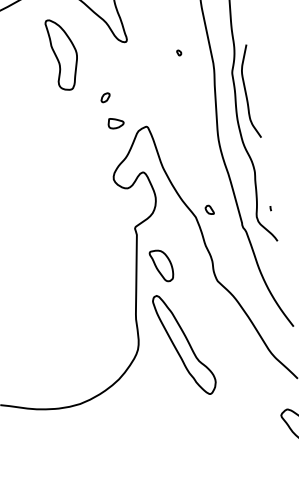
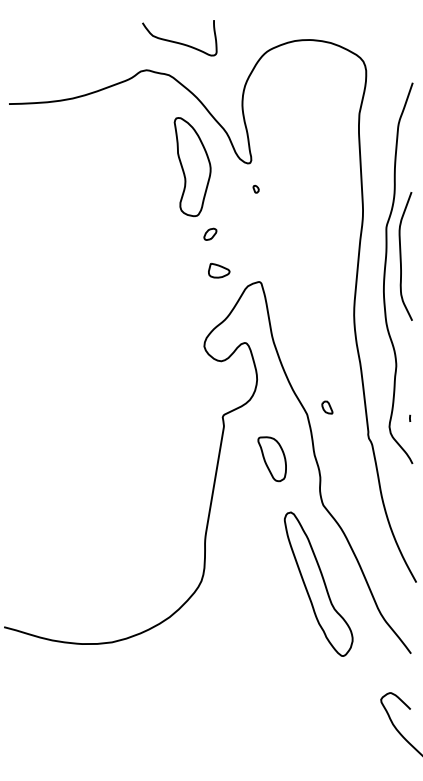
part: (178, 53) -> (255, 189), moved
part: (63, 54) -> (192, 167), moved
part: (161, 266) -> (271, 459), moved
part: (184, 344) -> (318, 583), moved

